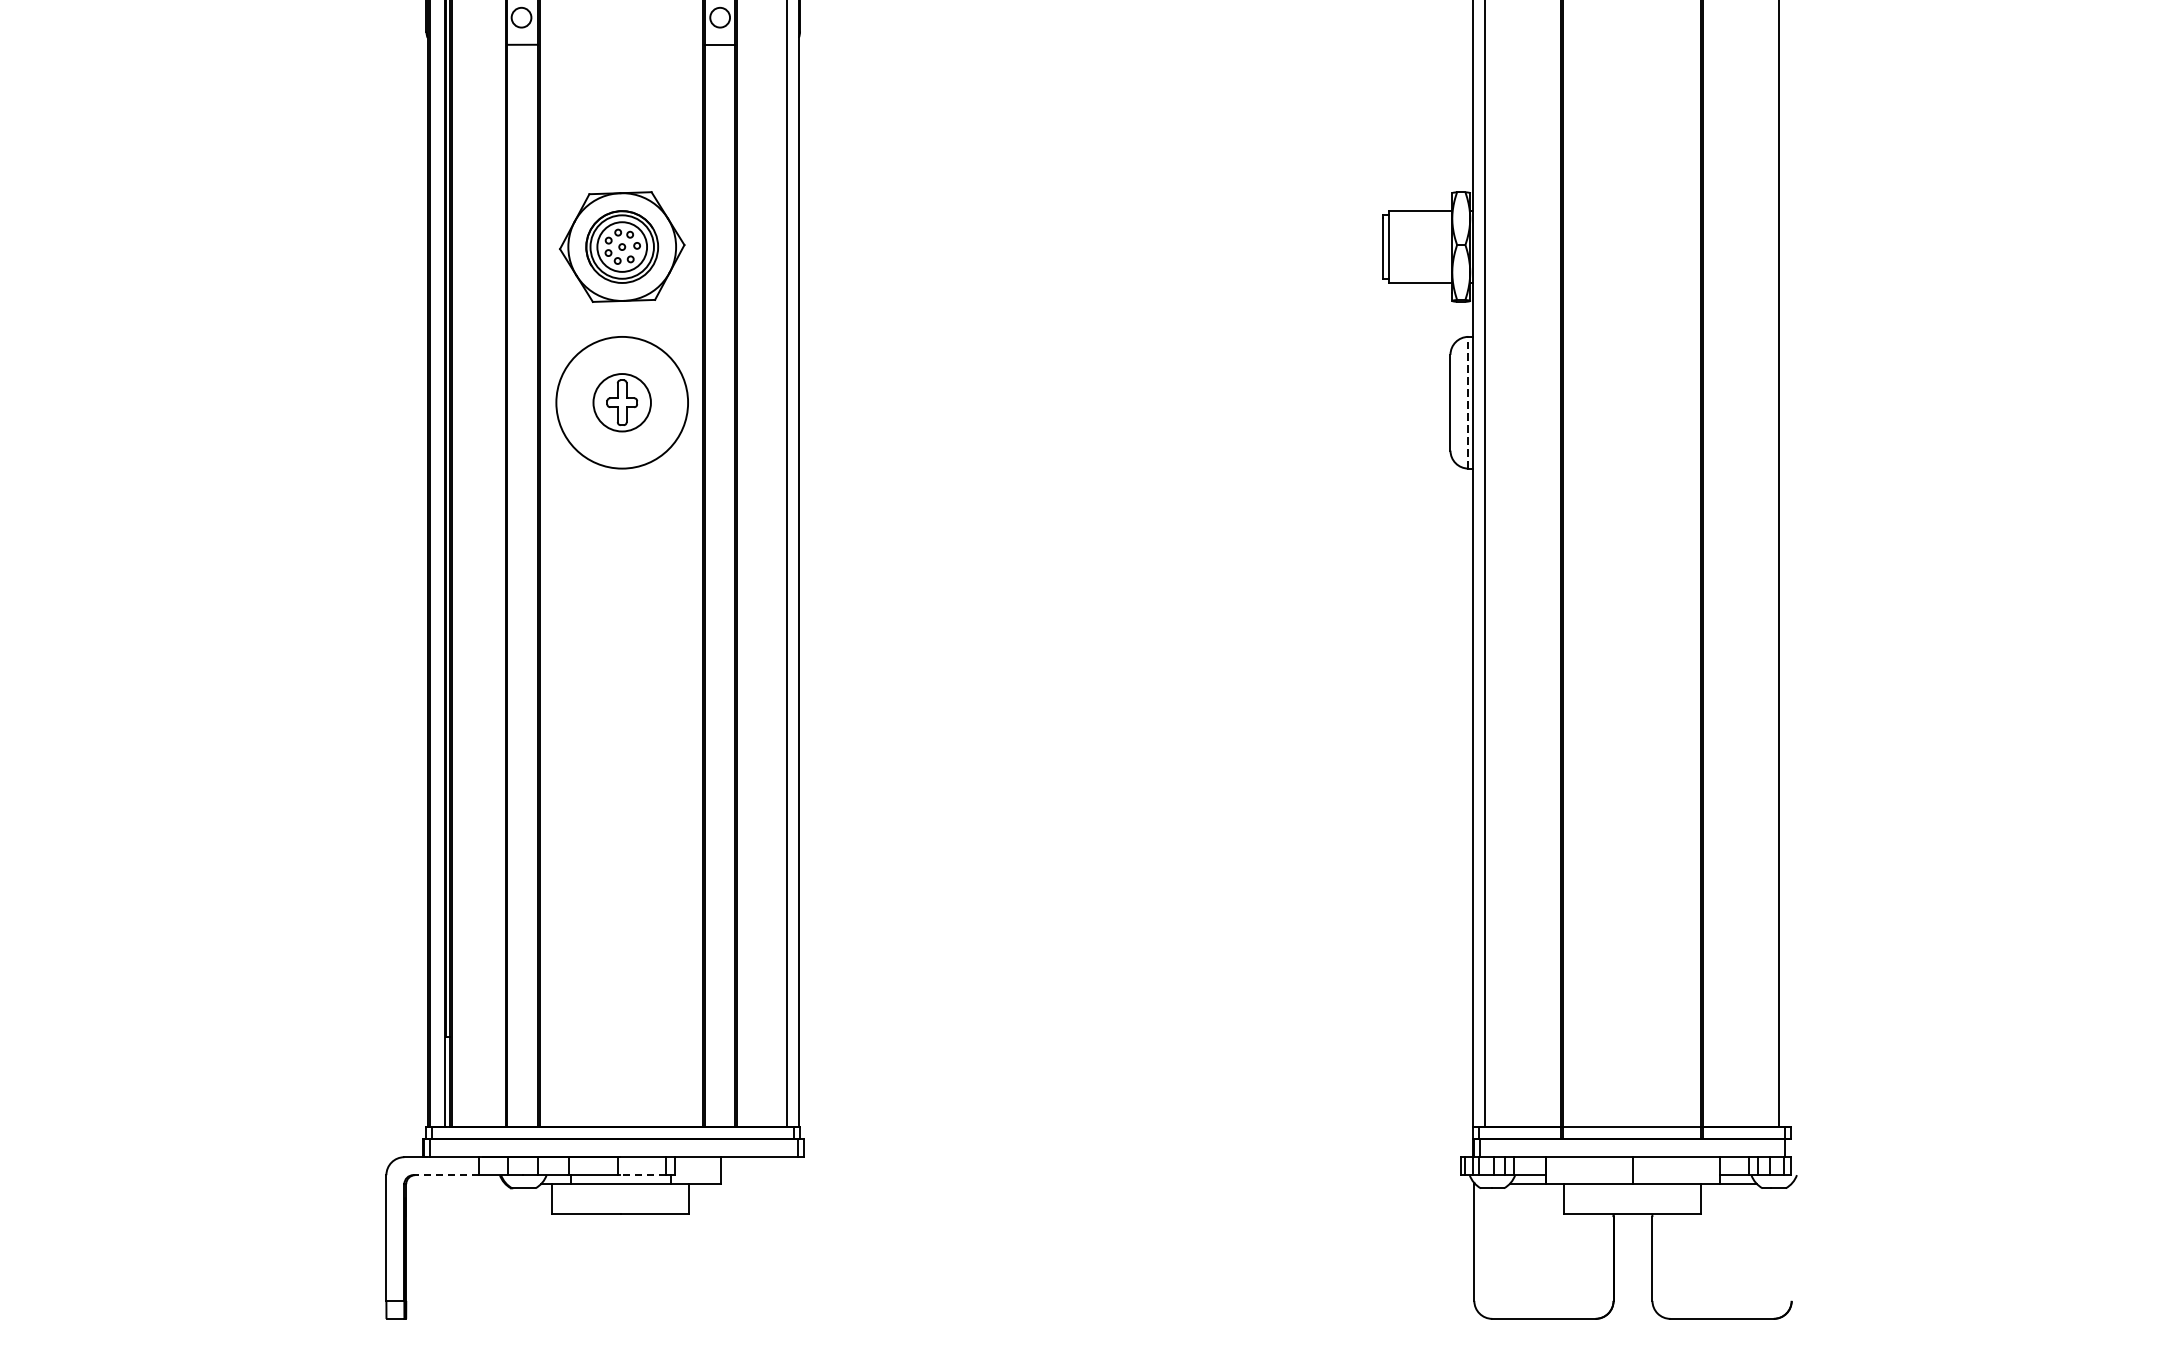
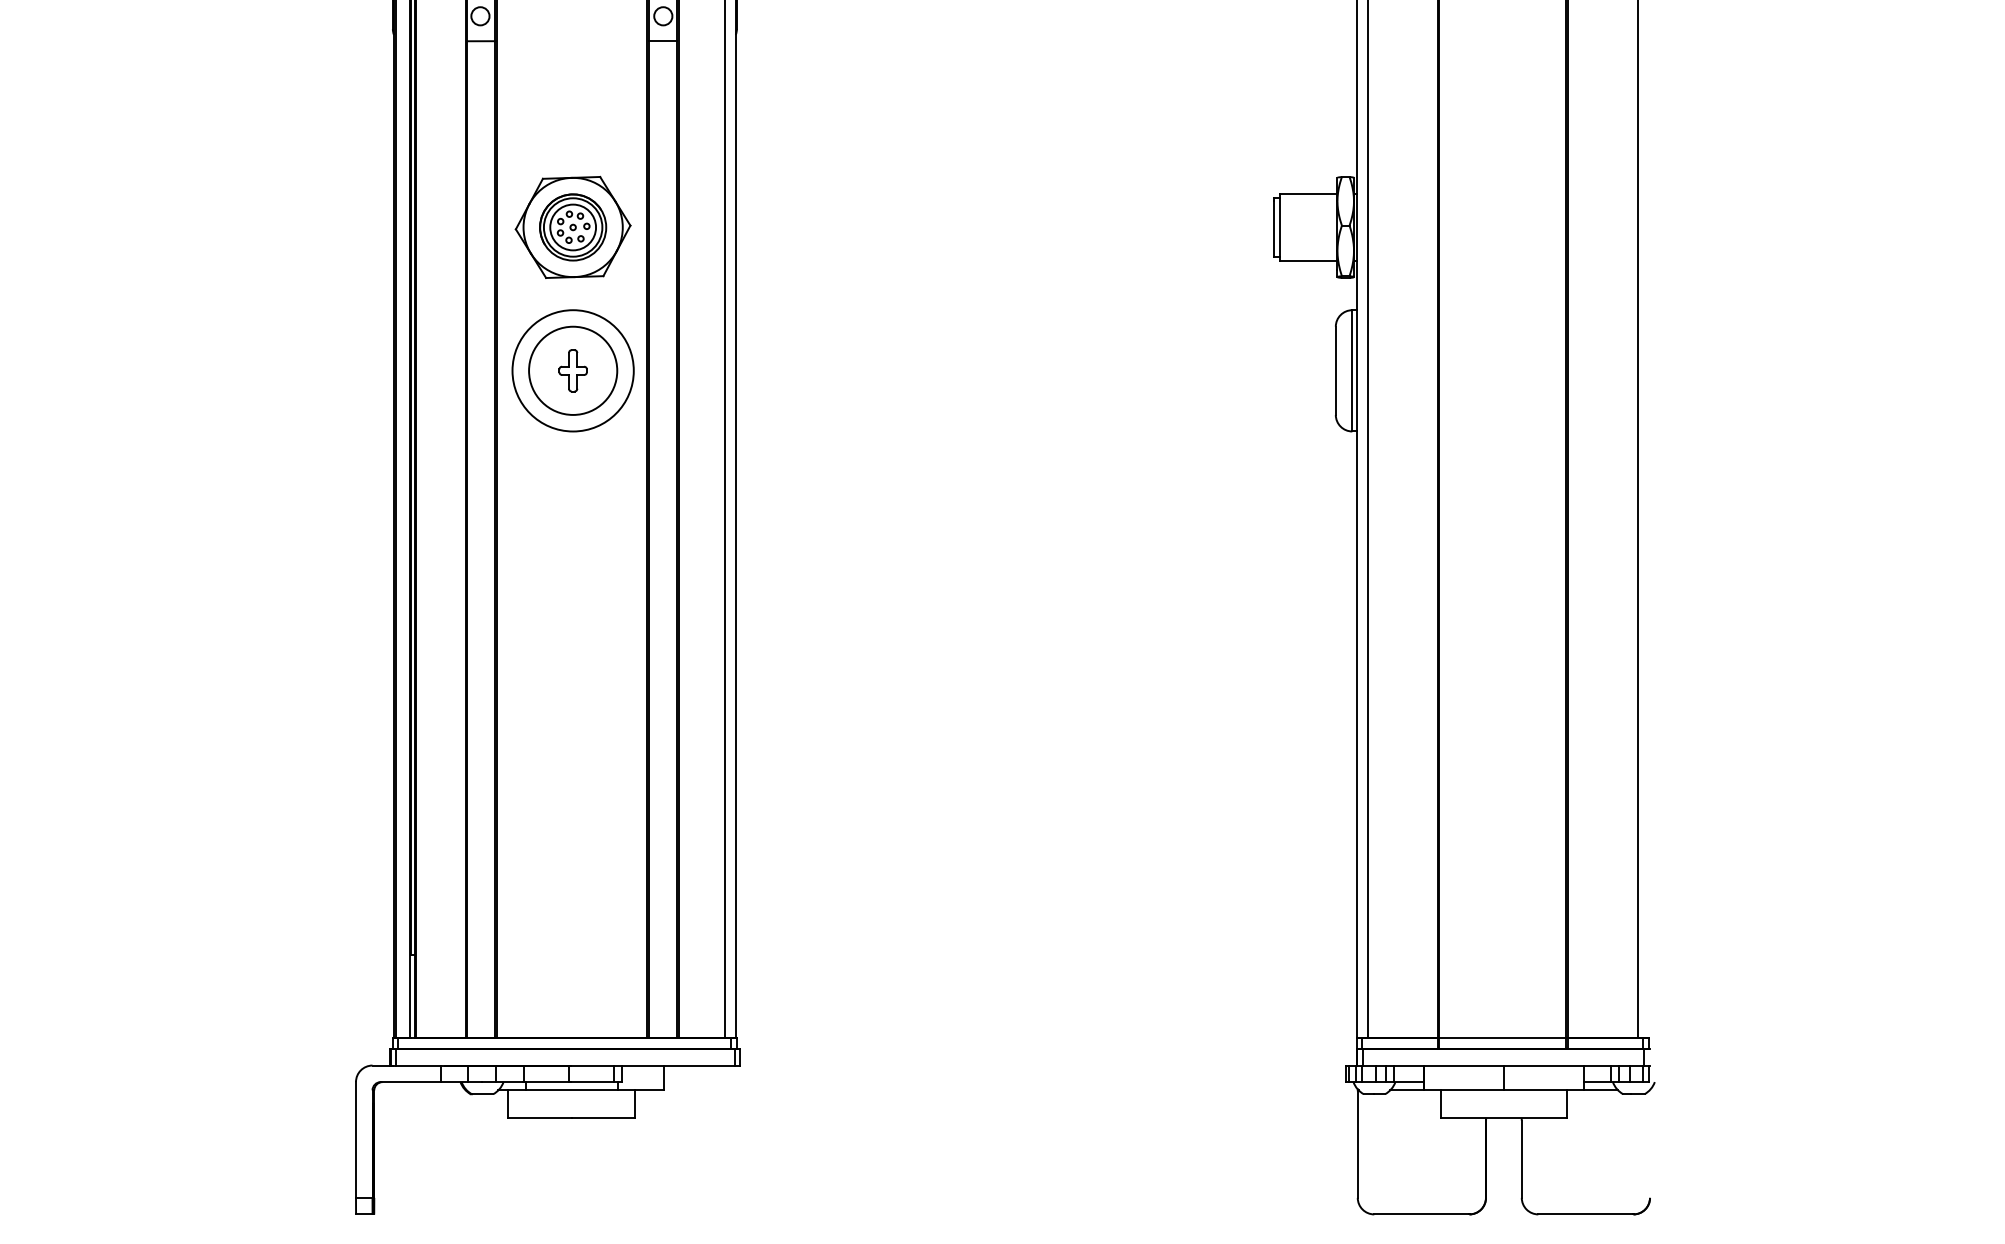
circle: (622, 402) -> (573, 370), size x1.67
line: (1468, 402) -> (1352, 370), dashed -> solid
line: (445, 1175) -> (410, 1082), dashed -> solid
line: (642, 1175) -> (591, 1082), dashed -> solid

